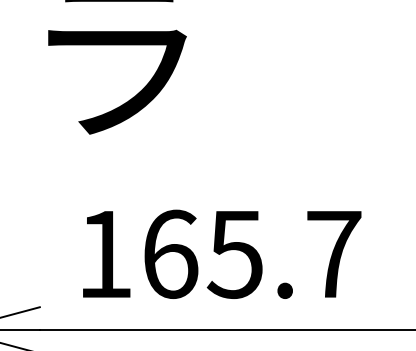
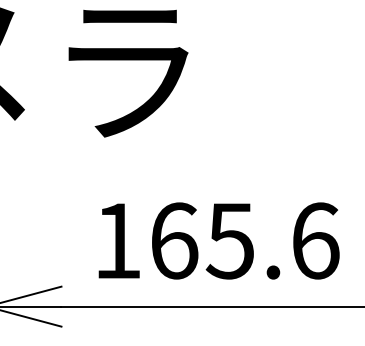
text: (333, 253) -> (315, 240), 165.7 -> 165.6

